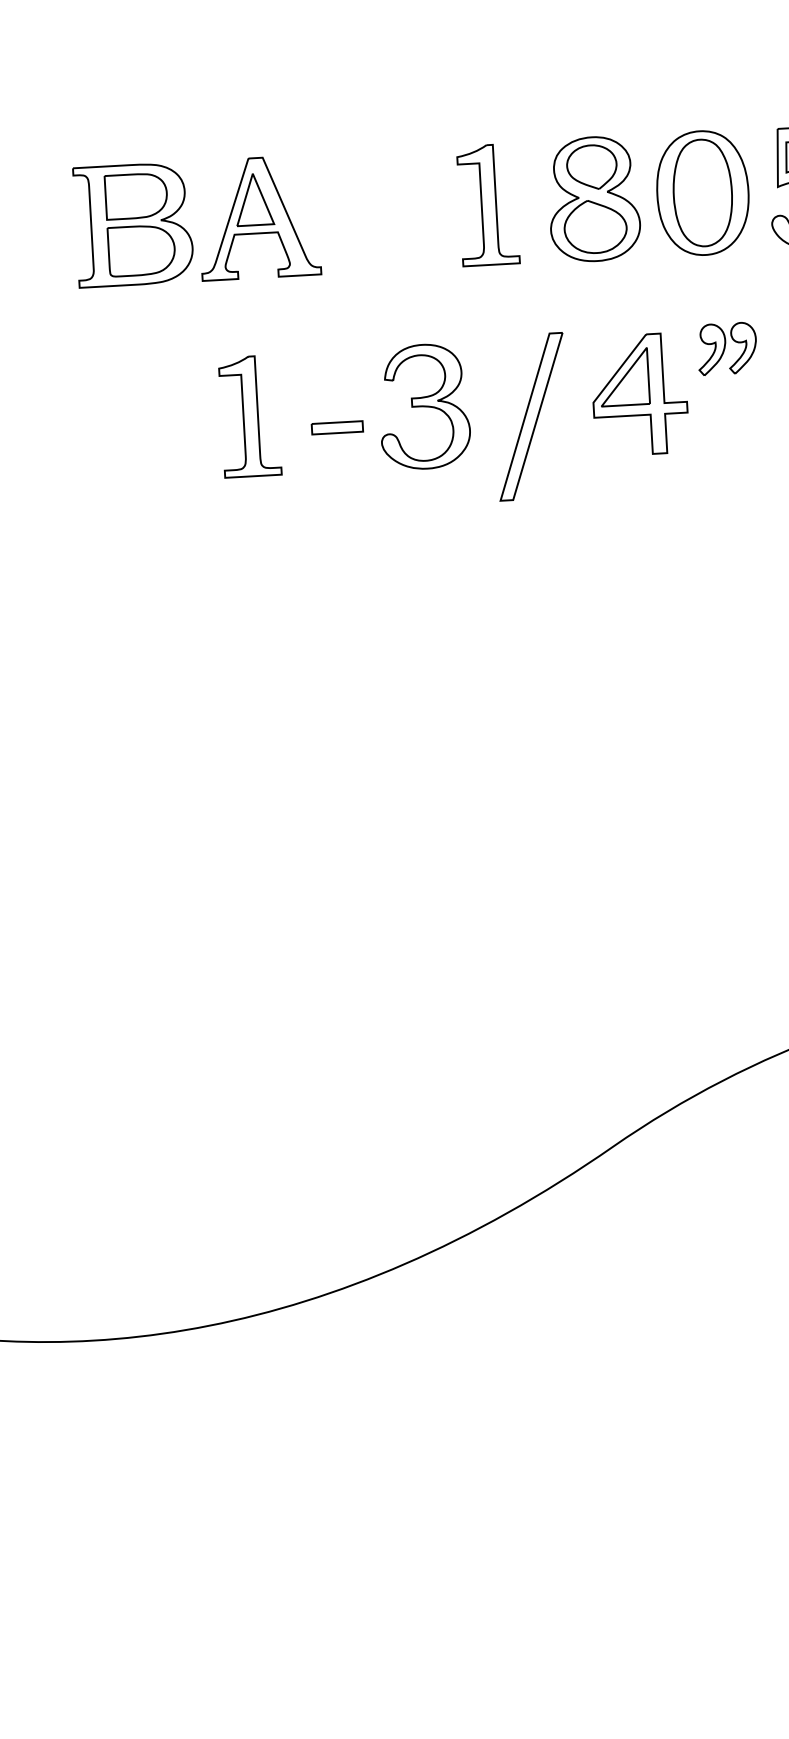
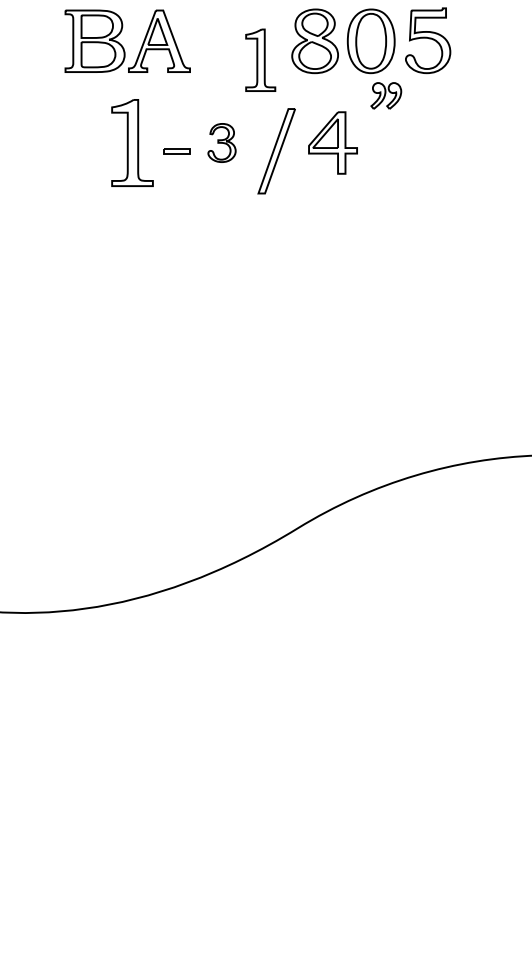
part: (487, 203) -> (260, 59), moved
part: (187, 230) -> (122, 45), moved
part: (727, 347) -> (386, 95), moved
part: (423, 405) -> (221, 142), size x0.6
part: (248, 415) -> (131, 142), size x1.4

